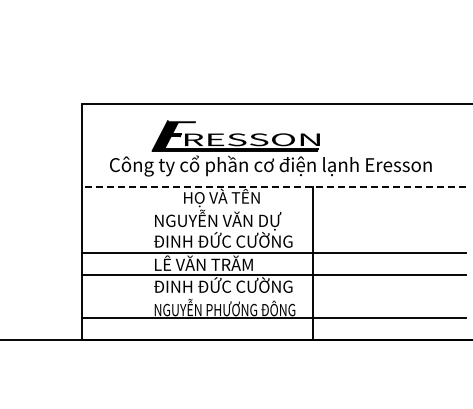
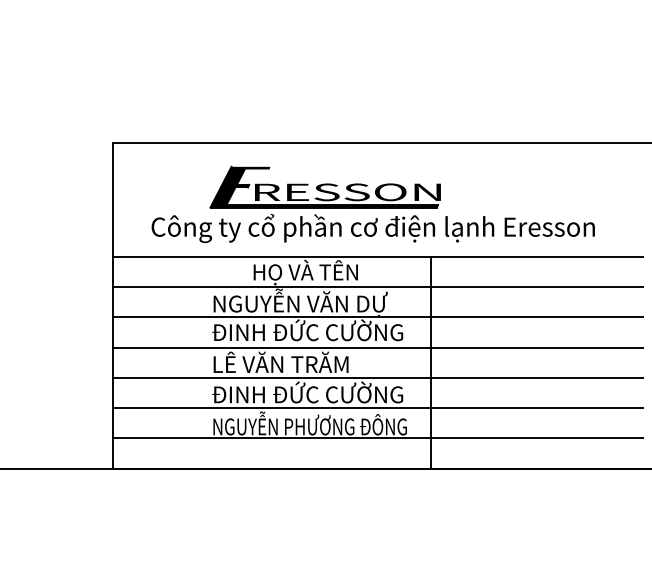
line: (273, 186) -> (376, 256), dashed -> solid
line: (274, 208) -> (378, 287), added
line: (274, 230) -> (378, 317), added
line: (274, 296) -> (378, 408), added

